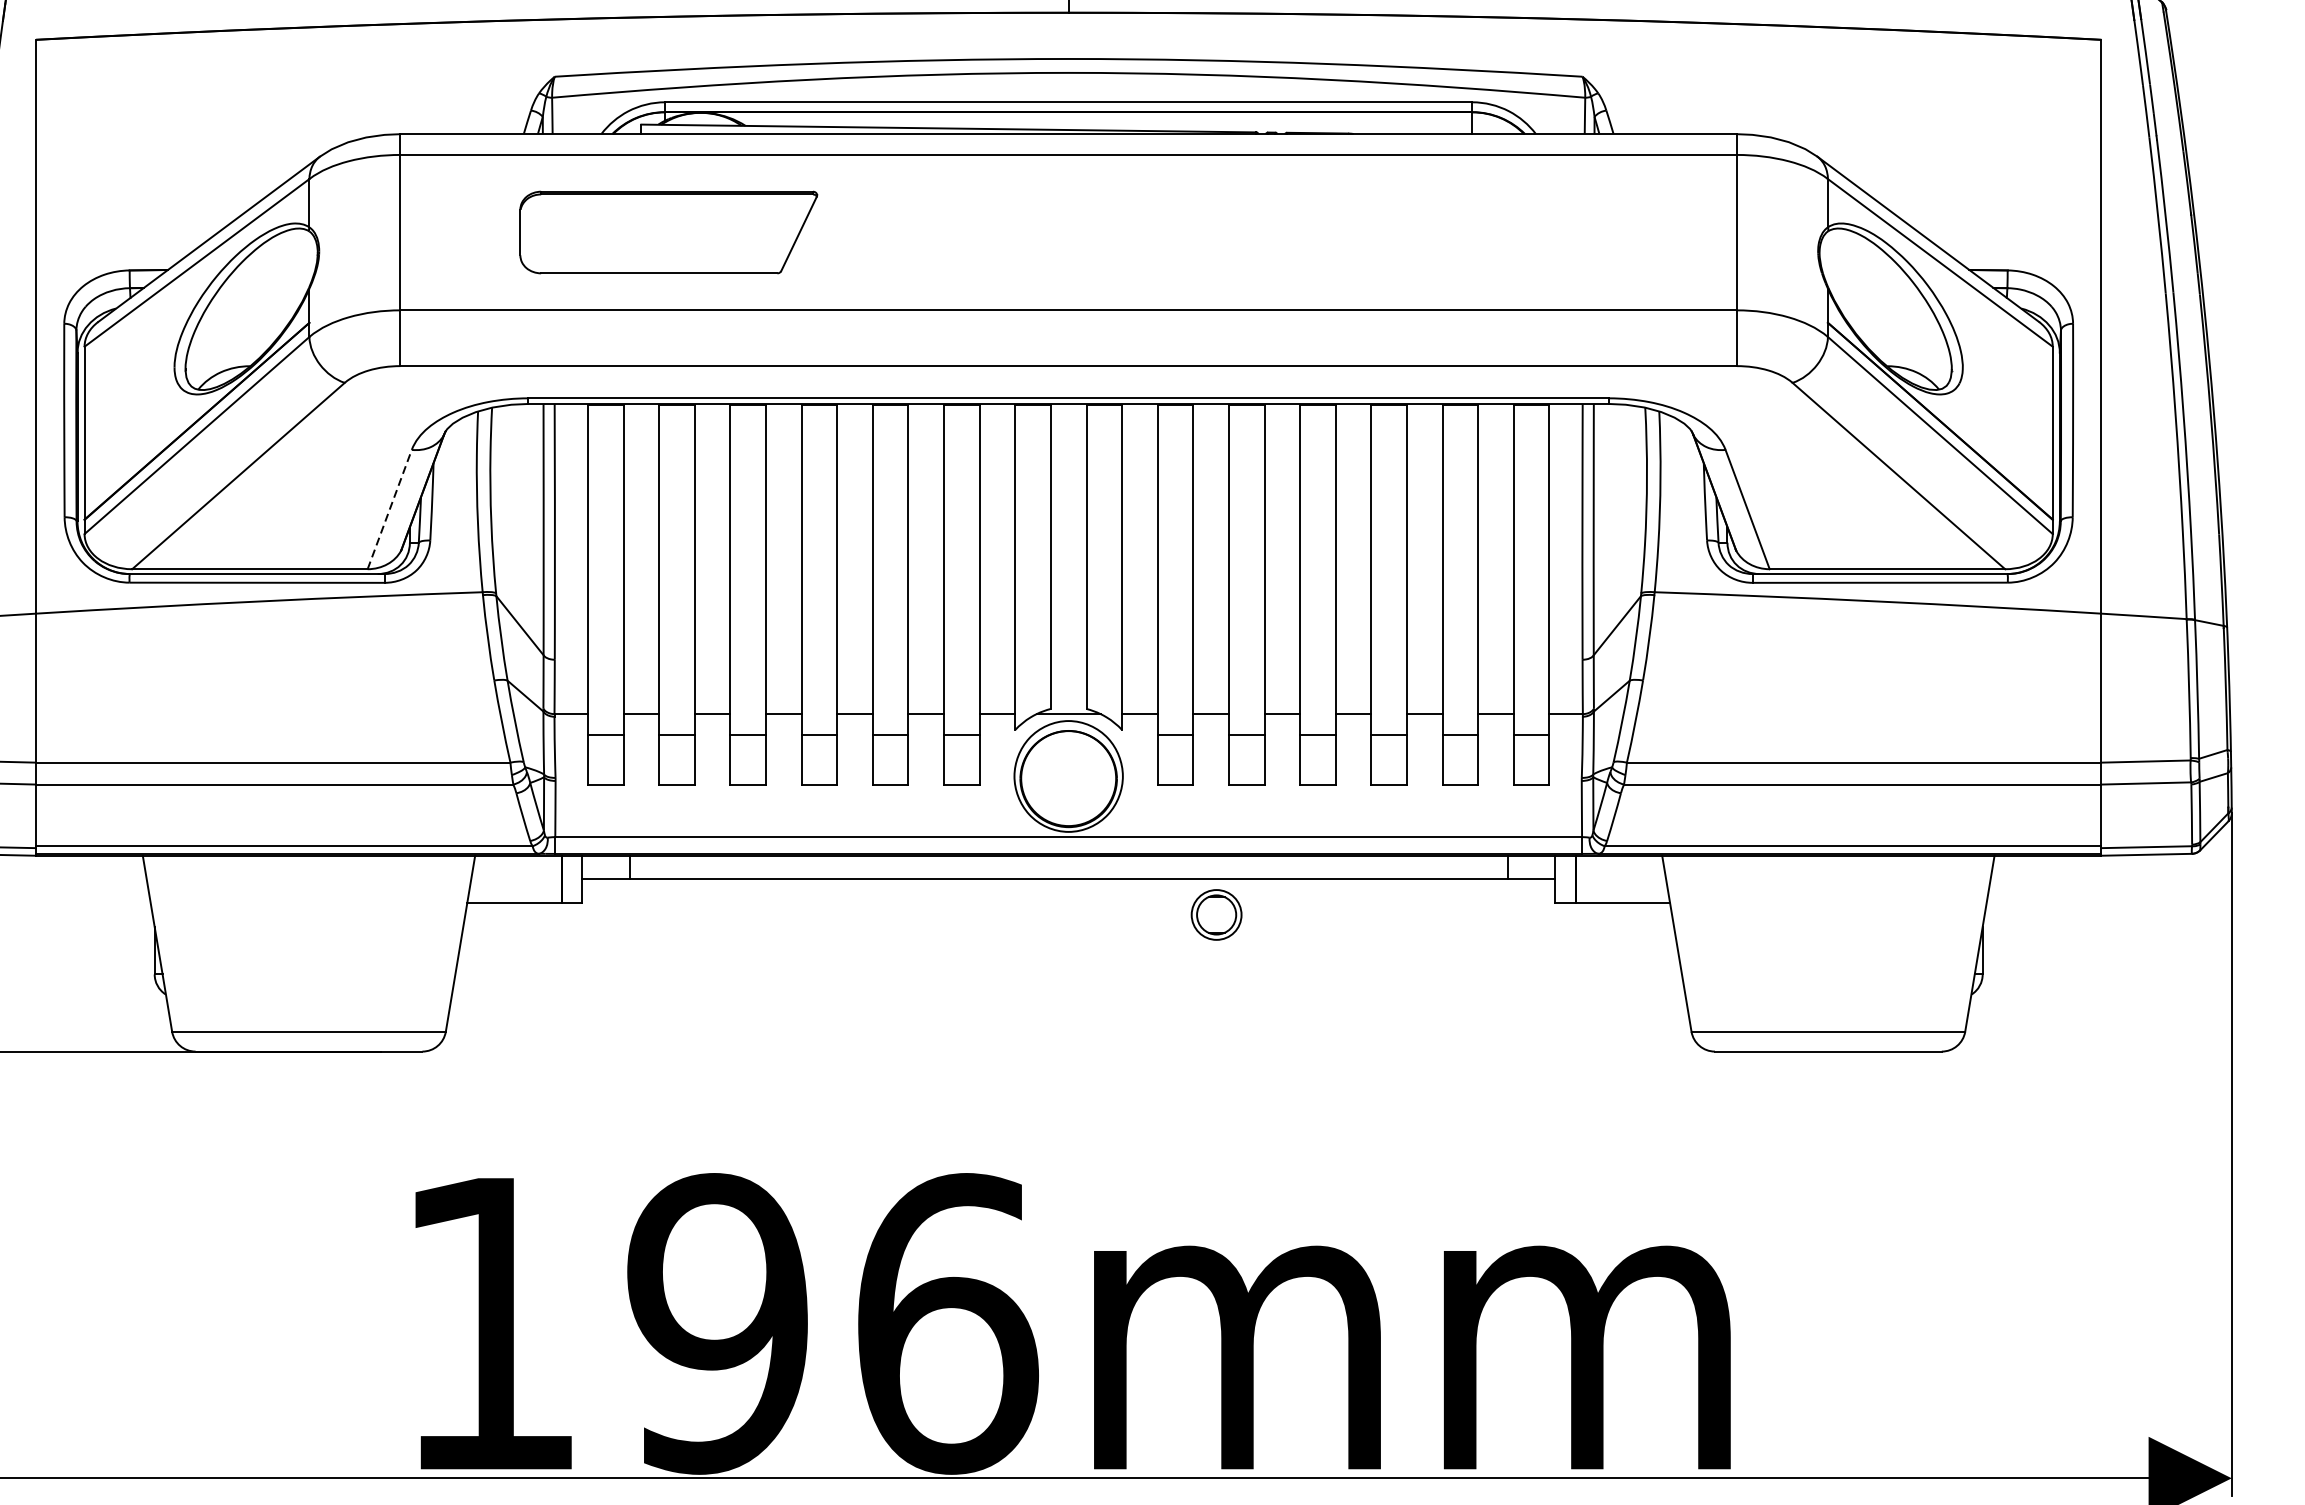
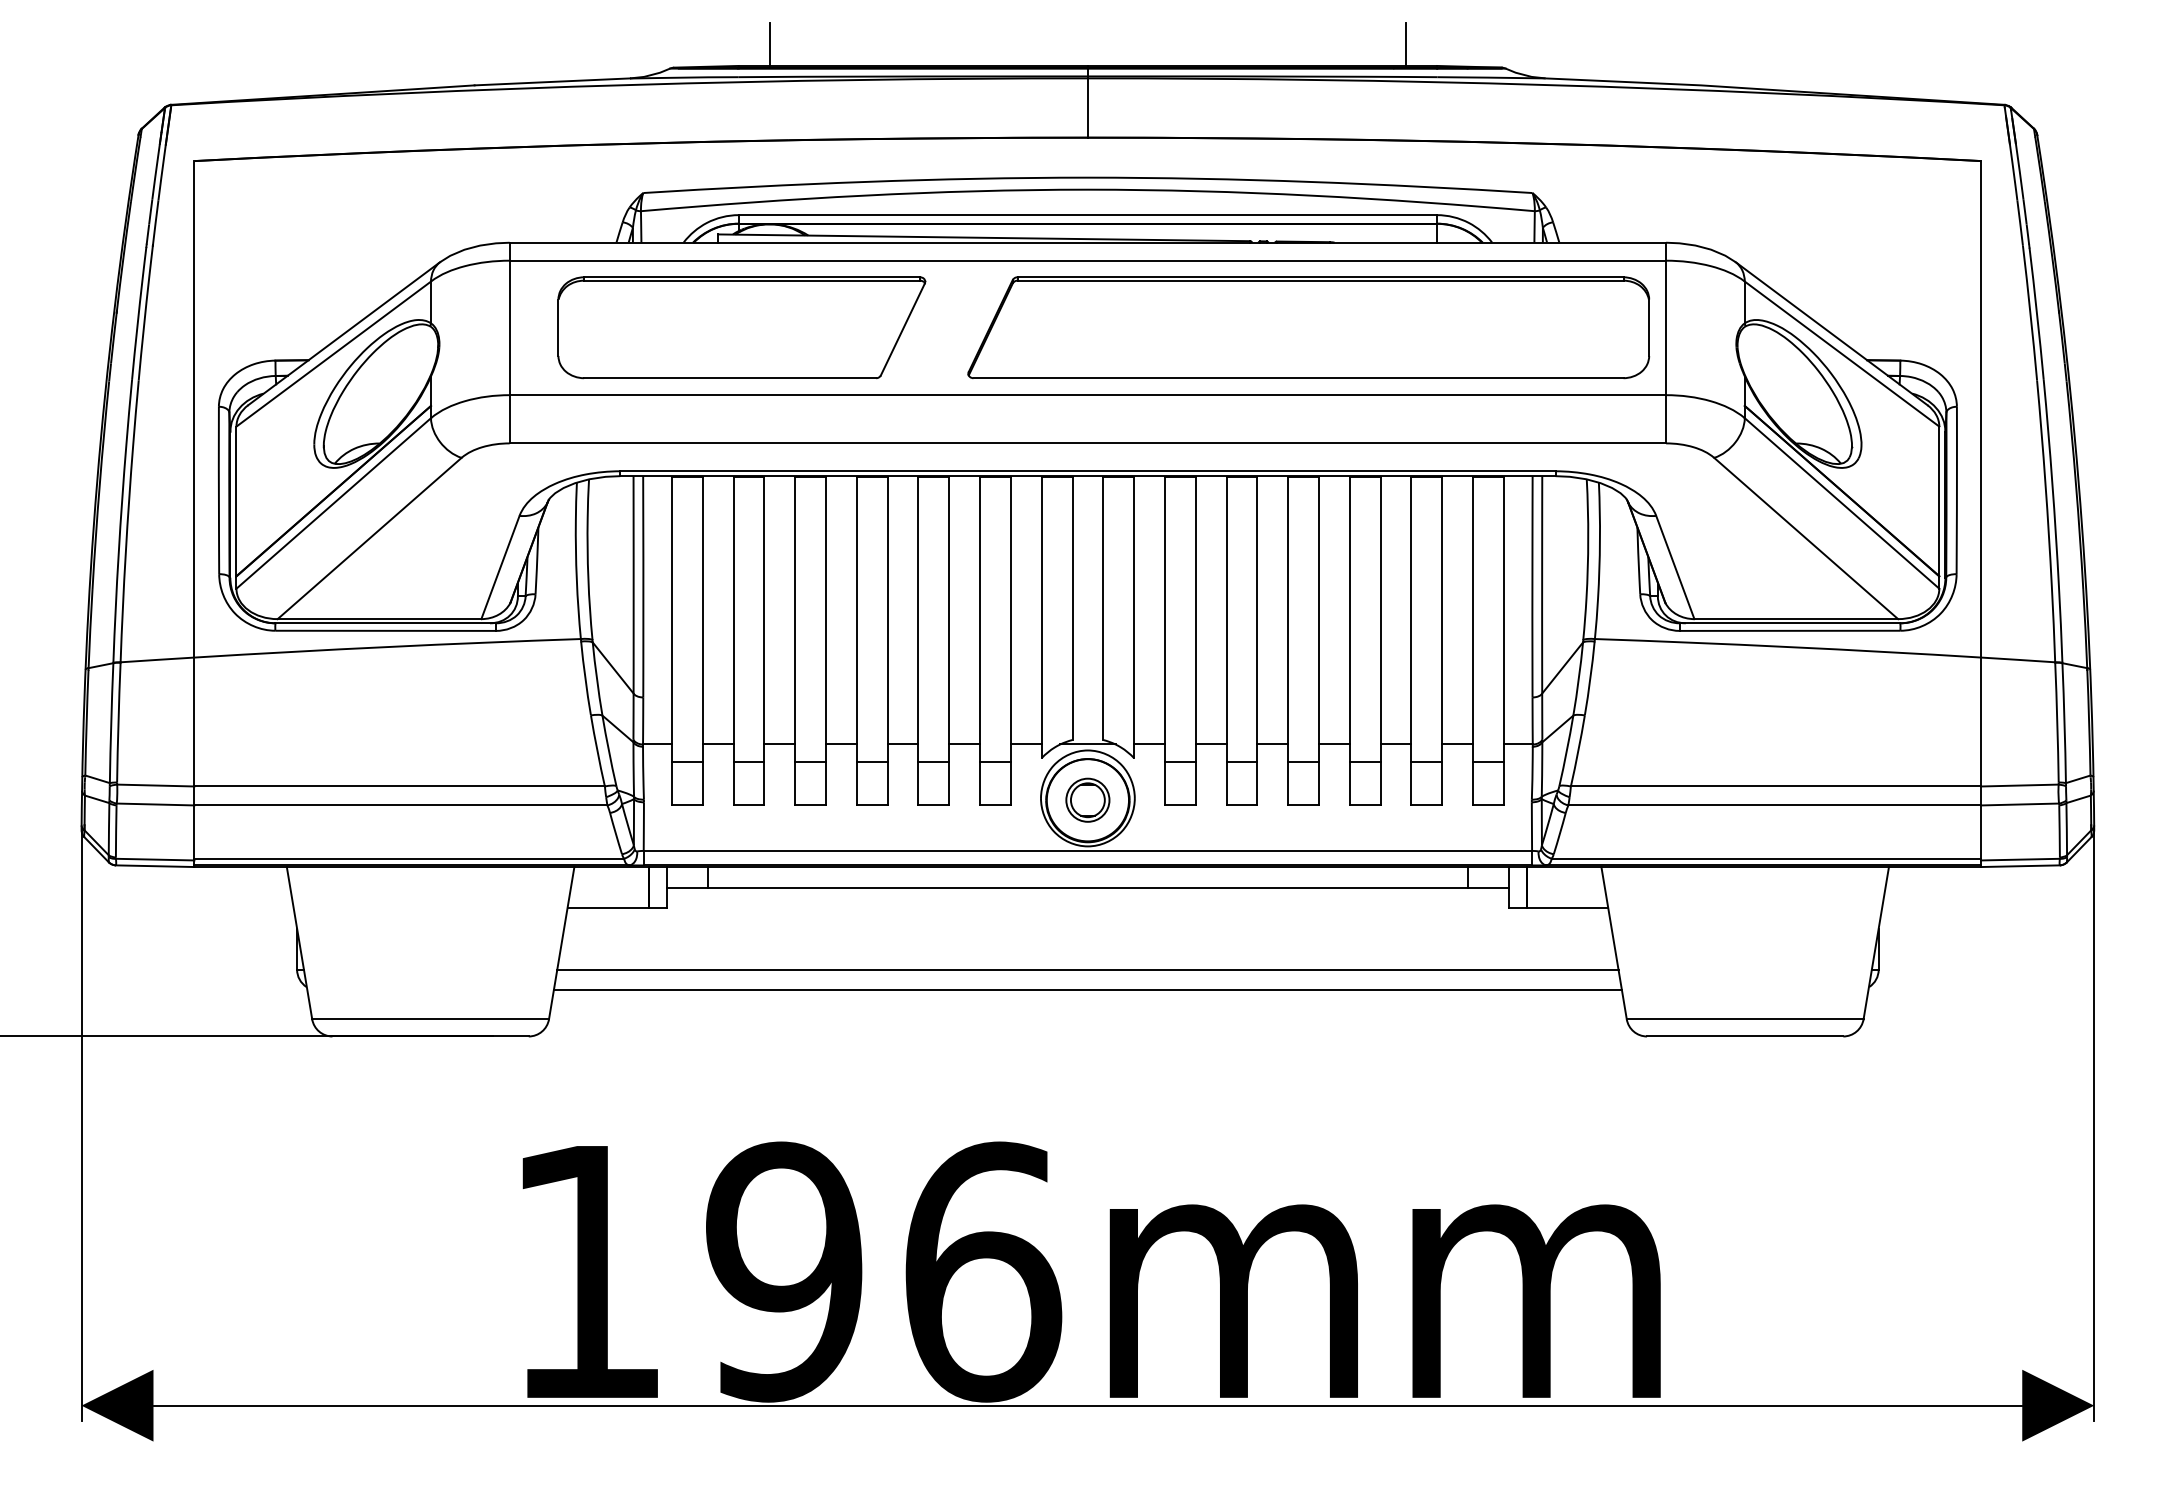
part: (668, 232) -> (741, 327), size x1.43
part: (1323, 232) -> (1308, 327), added
line: (389, 509) -> (500, 567), dashed -> solid
part: (1216, 914) -> (1087, 799), moved
line: (1068, 974) -> (1087, 969), added
line: (1068, 998) -> (1087, 990), added

